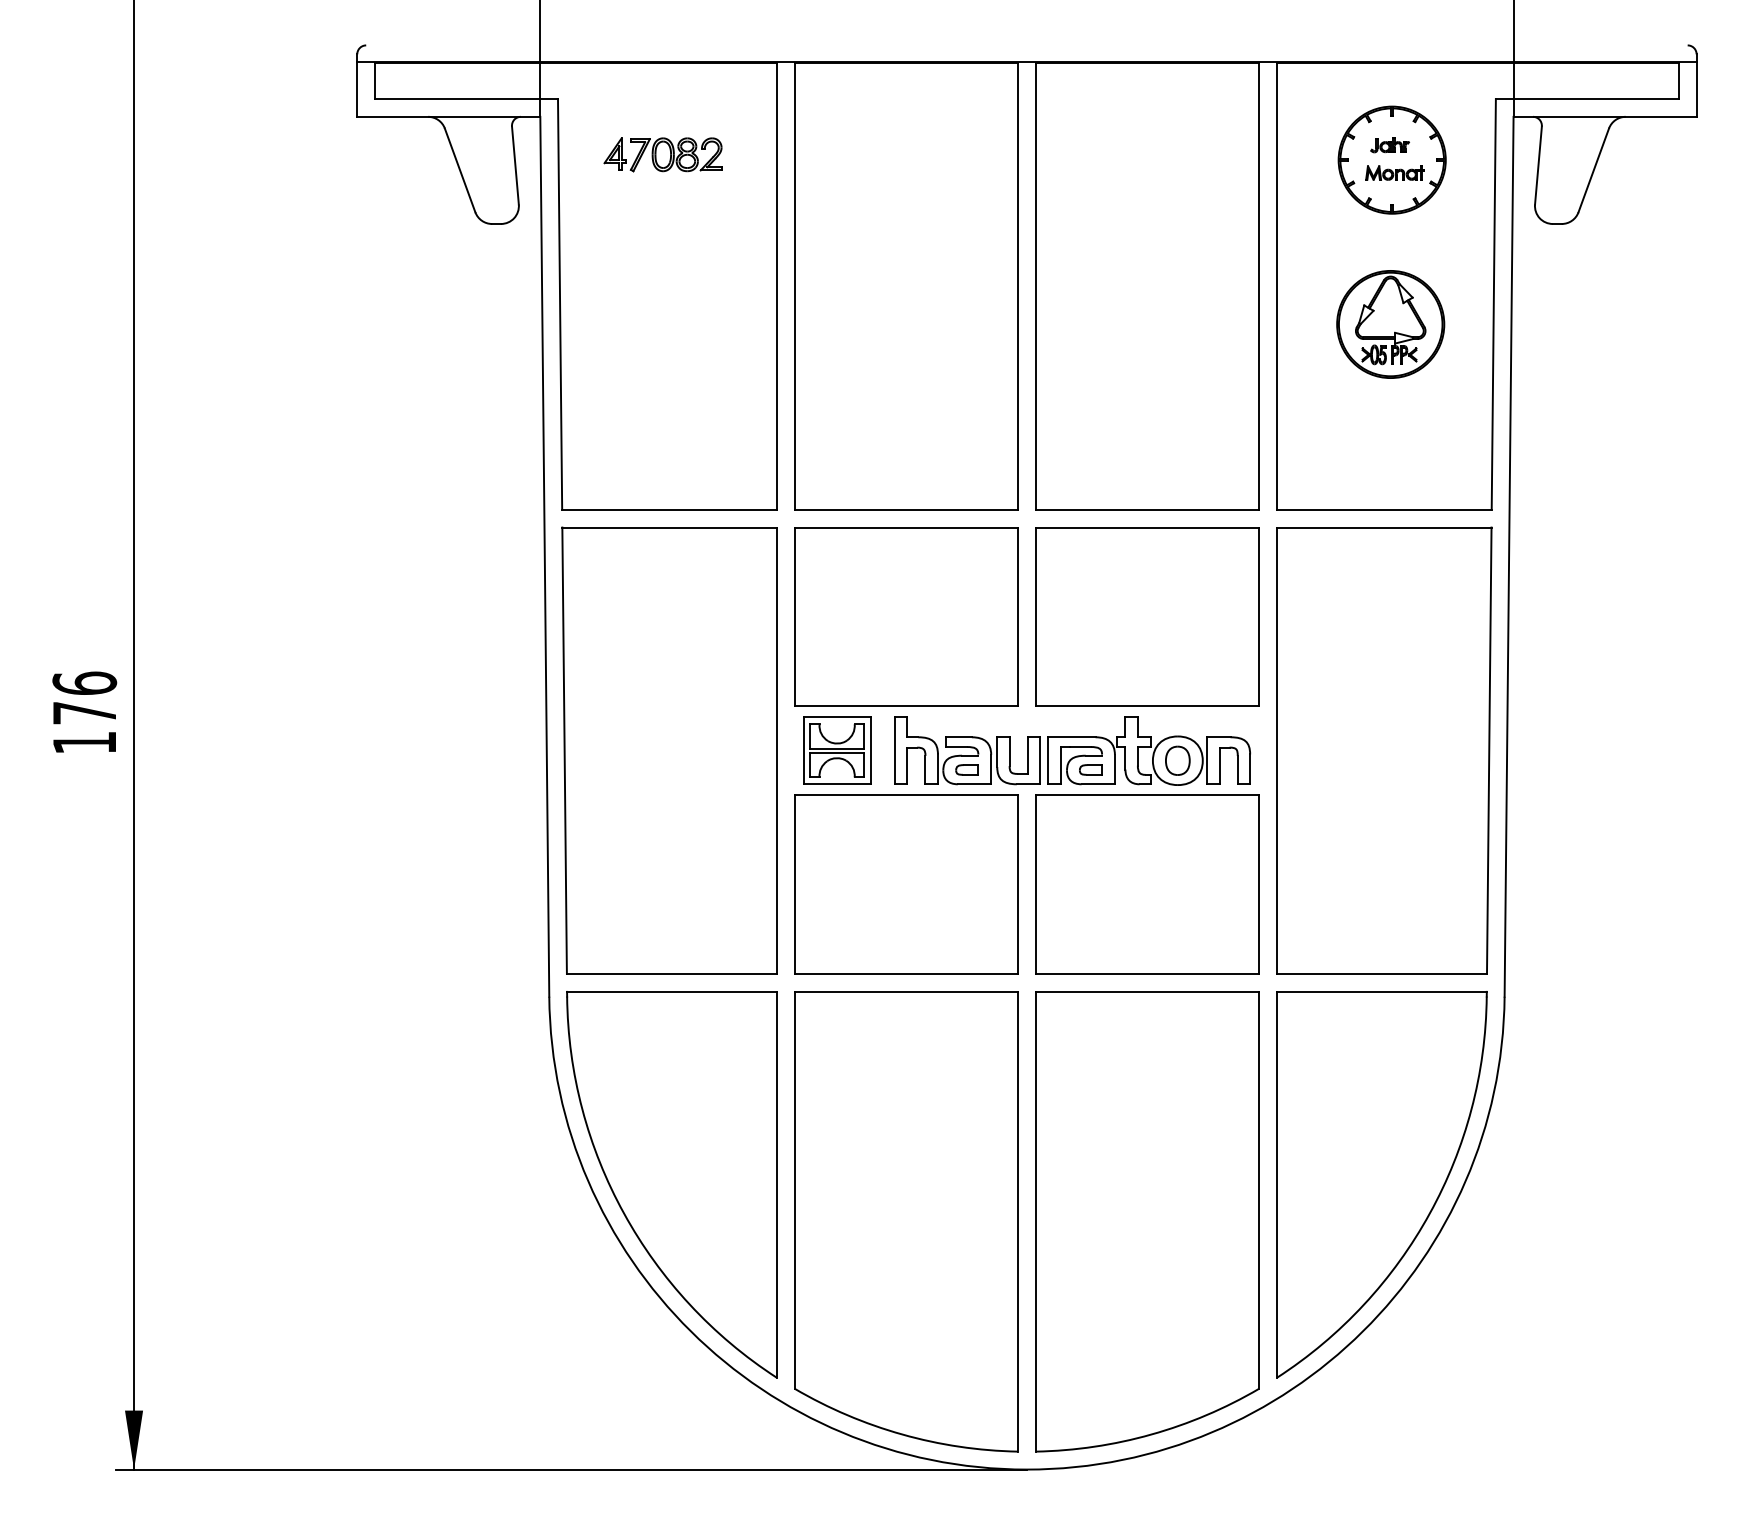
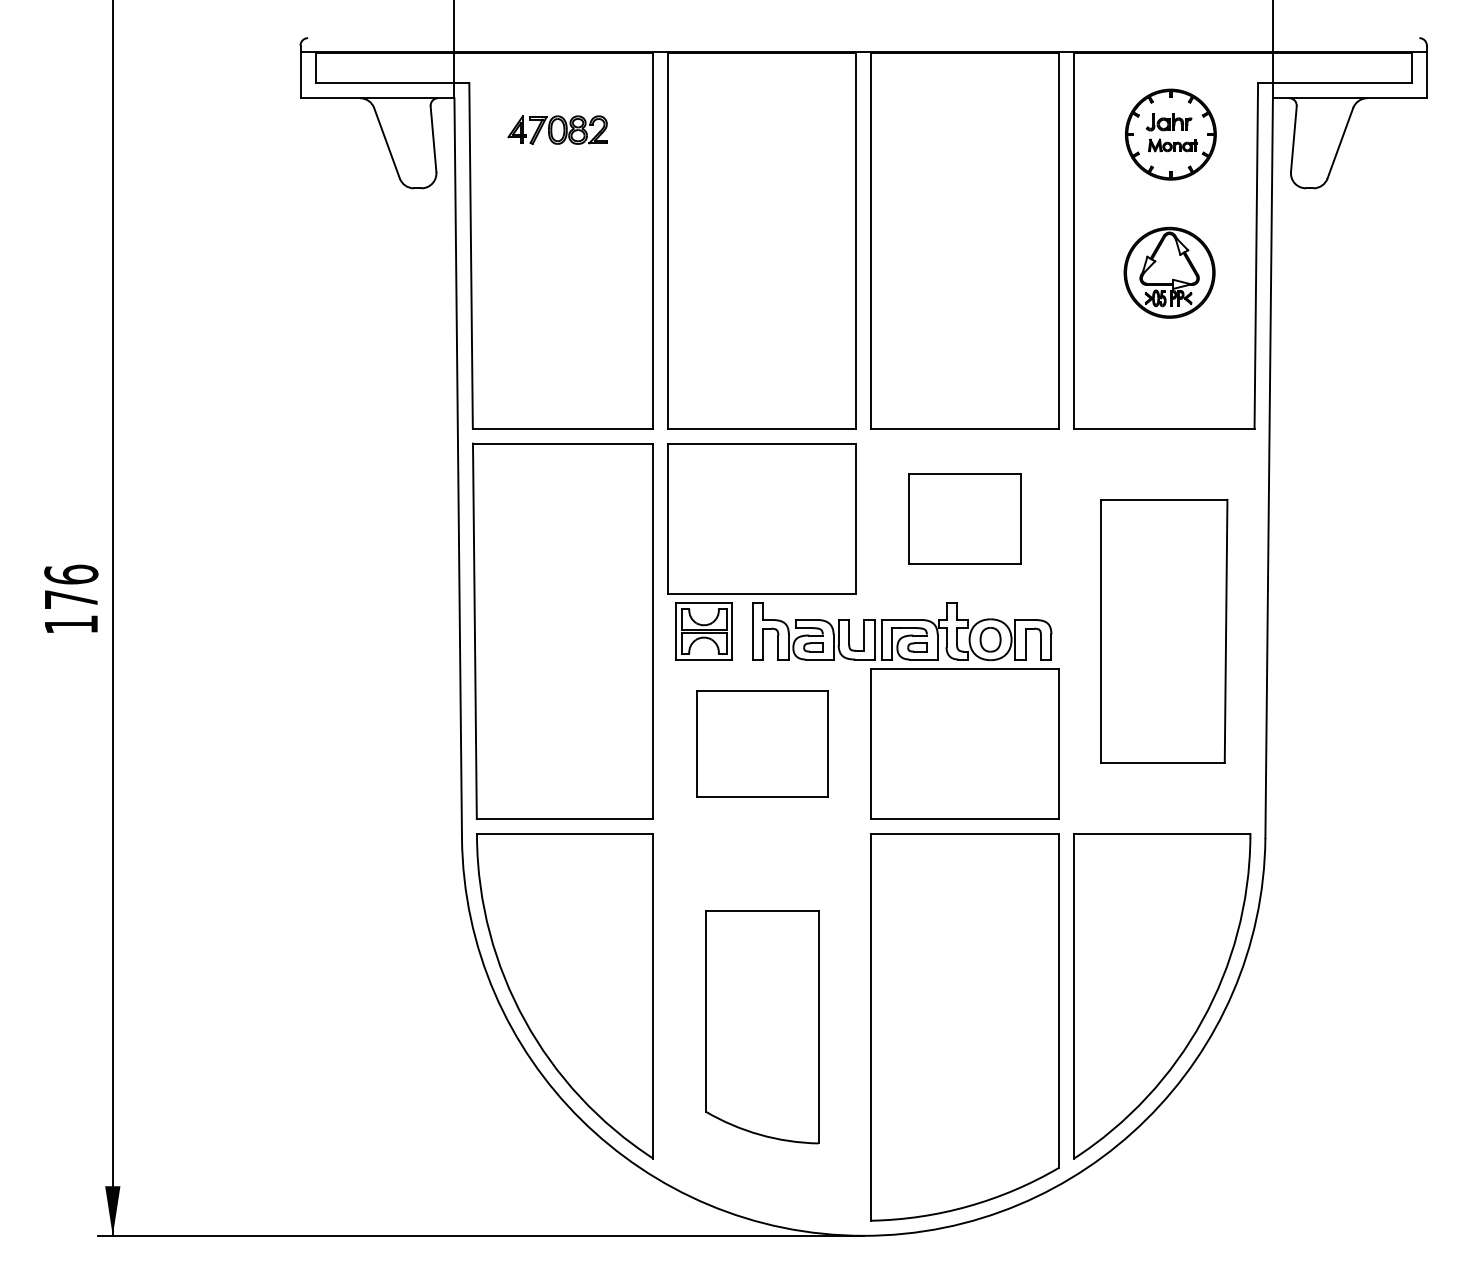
part: (1389, 144) -> (1168, 121), size x1.4
part: (1146, 616) -> (964, 518), size x0.6
part: (1384, 749) -> (1164, 630), size x0.7
part: (905, 884) -> (761, 743), size x0.7
part: (905, 1221) -> (761, 1027), size x0.6

